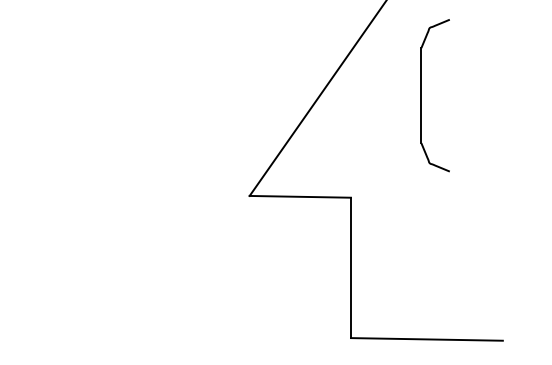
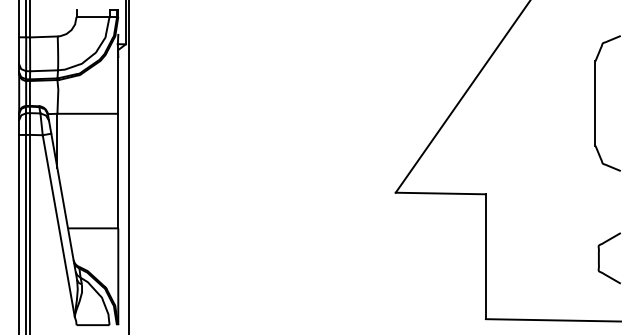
part: (421, 95) -> (595, 103), moved
curve: (478, 269) -> (599, 258), added

